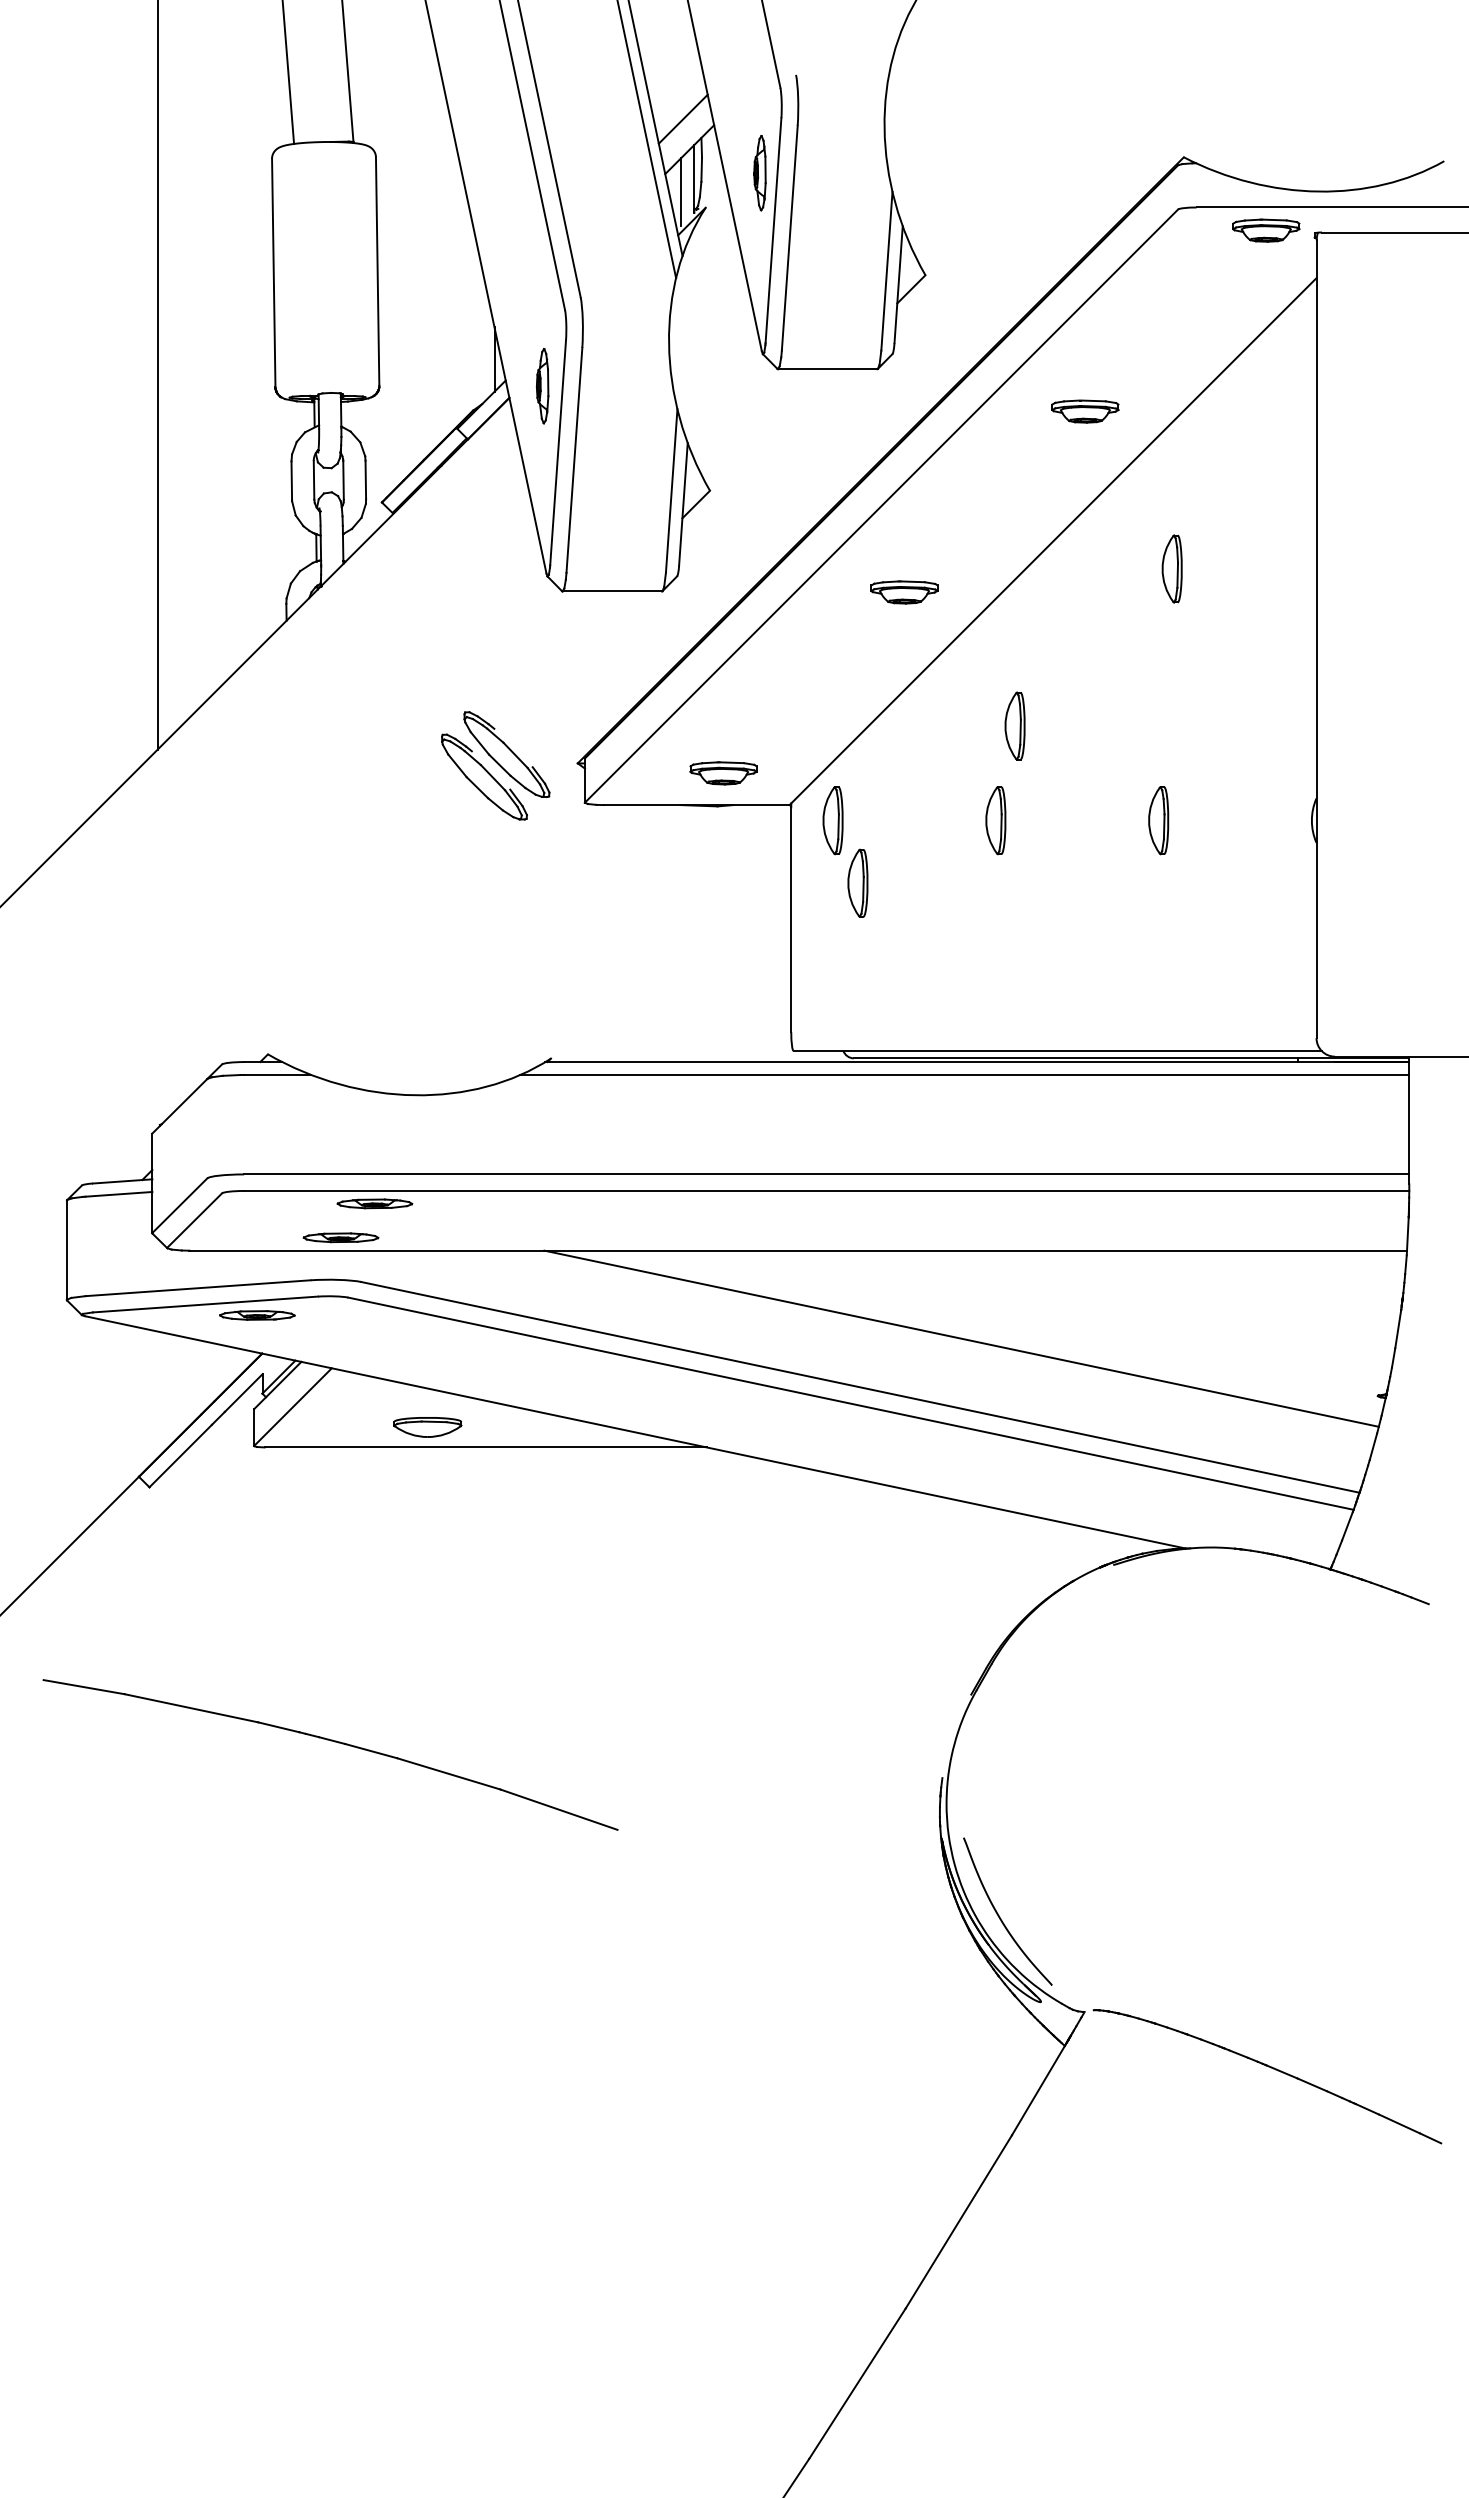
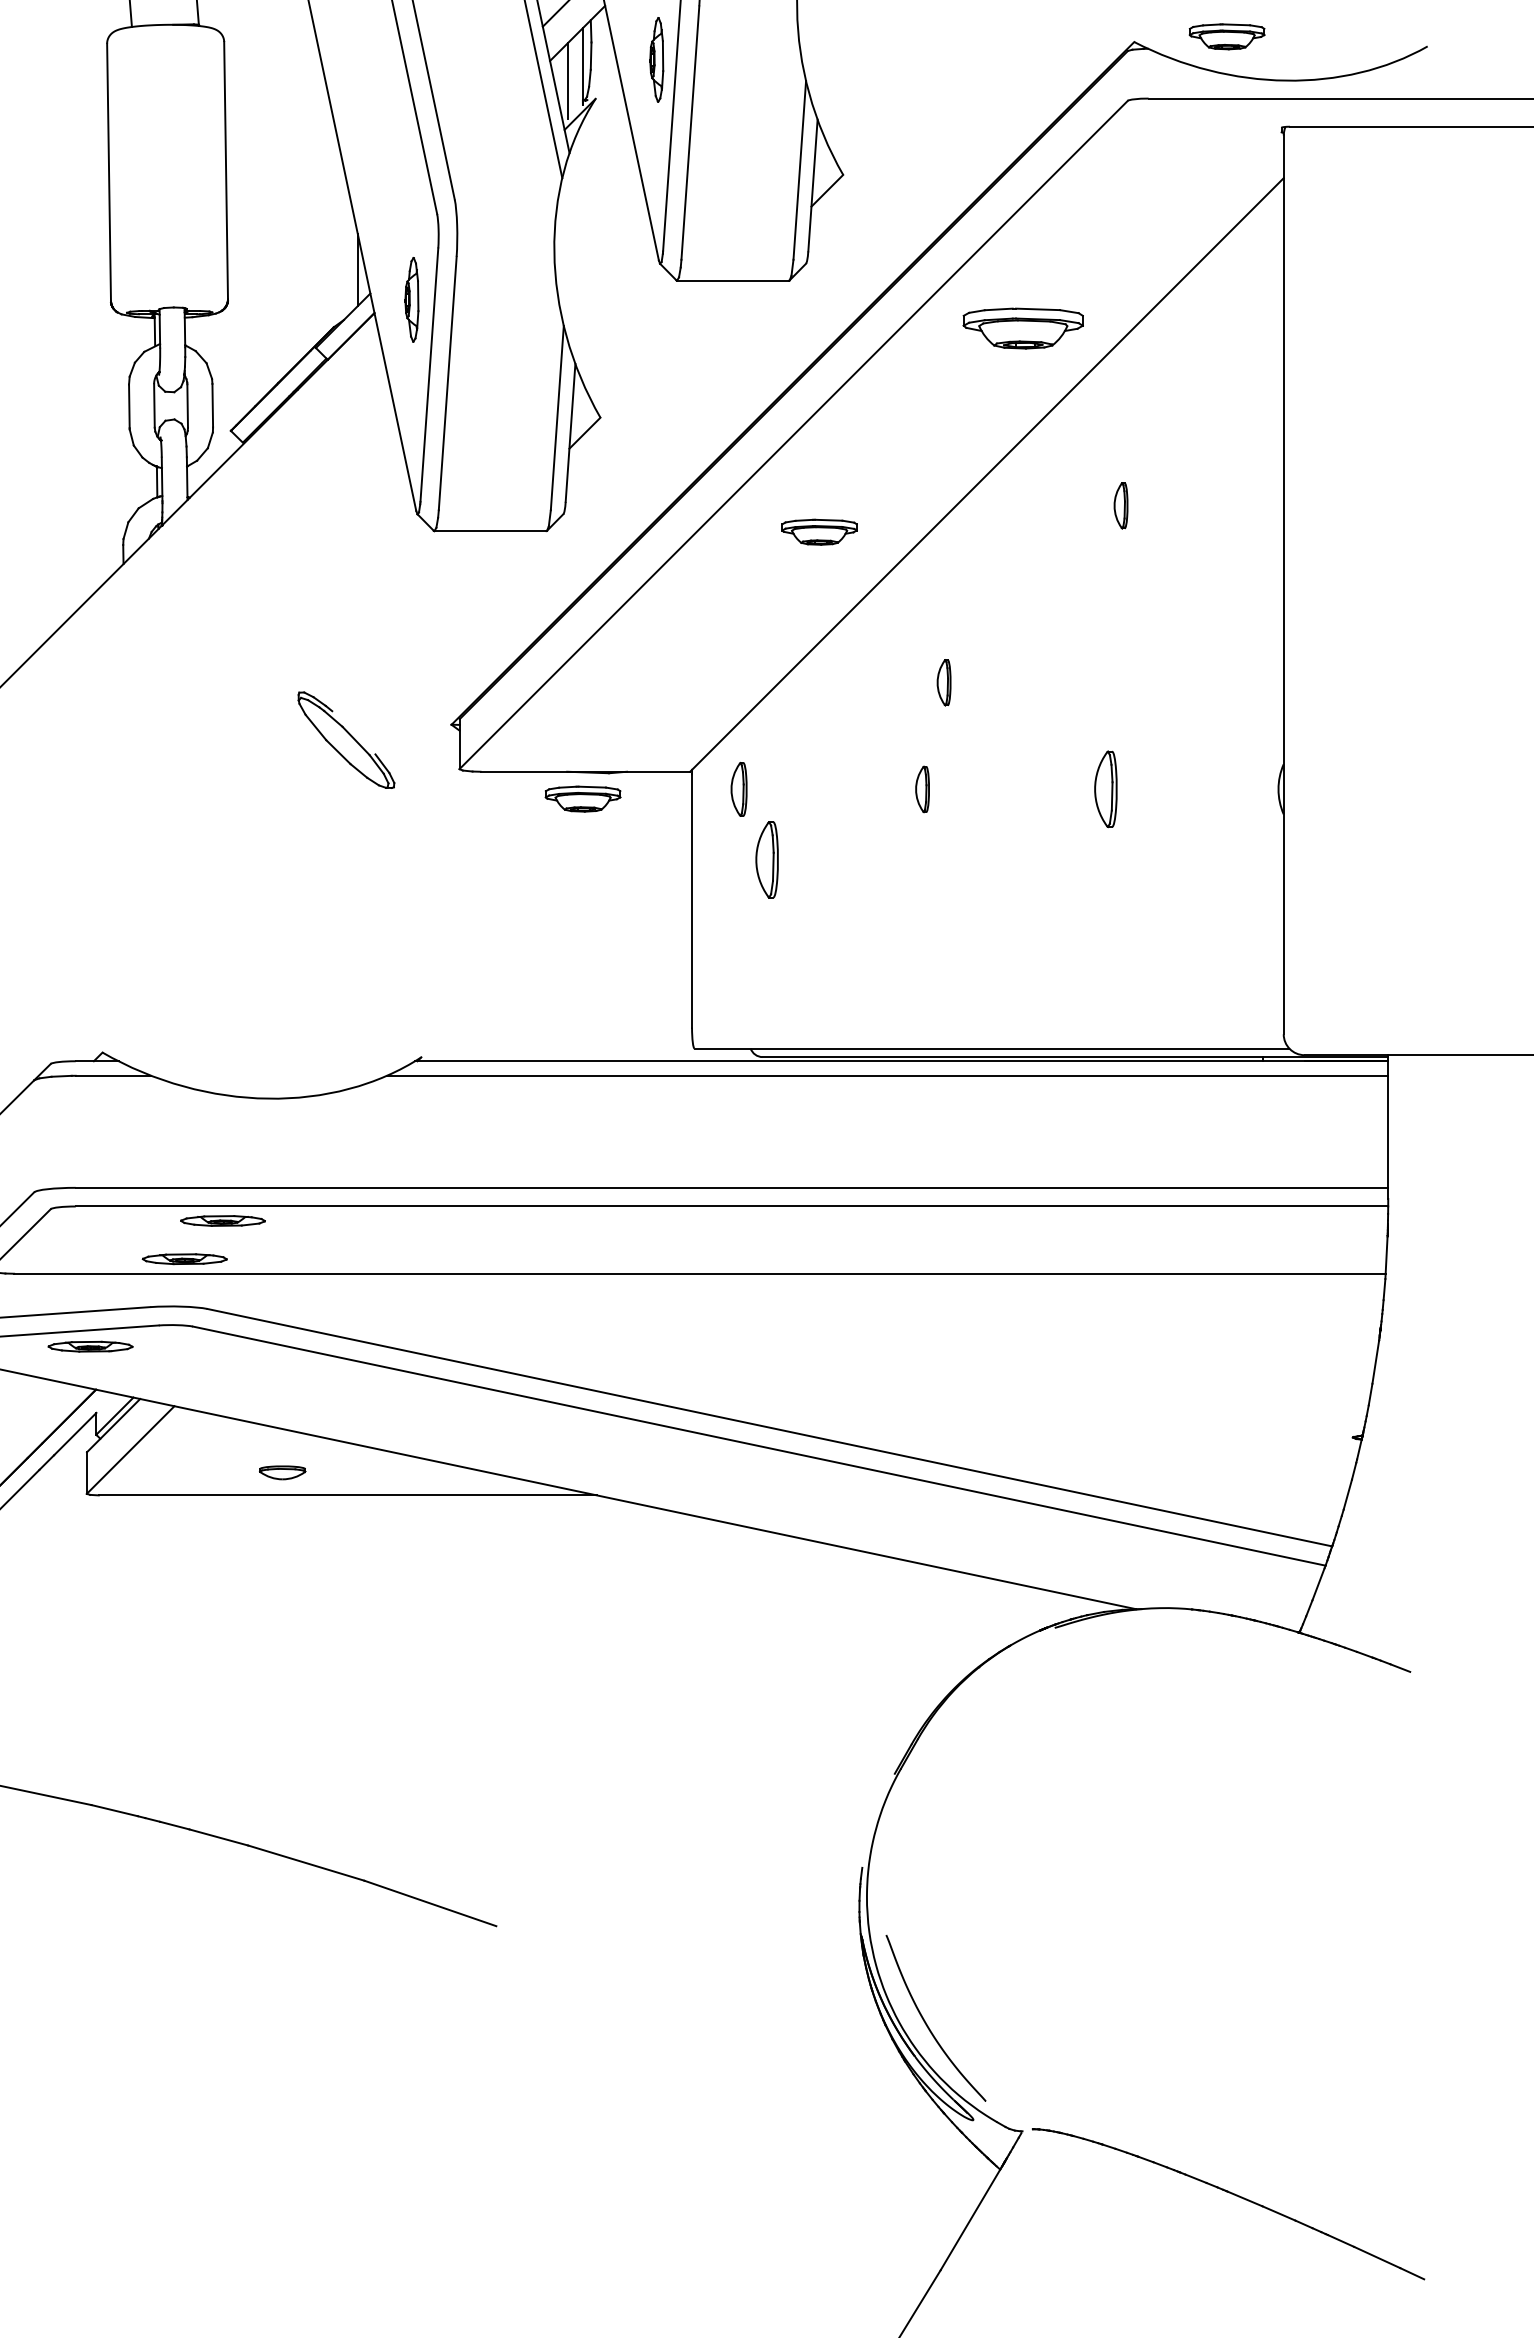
part: (1266, 230) -> (1227, 36), moved
part: (1085, 411) -> (1023, 328), size x1.6
part: (1171, 568) -> (1120, 505), size x0.6
part: (1014, 725) -> (943, 682), size x0.6
part: (506, 754) -> (371, 714), removed
part: (723, 773) -> (583, 799), moved
part: (832, 820) -> (738, 789), size x0.7
part: (995, 820) -> (922, 789), size x0.6
line: (961, 1338) -> (883, 1372), removed
part: (427, 1427) -> (282, 1472), size x0.6

